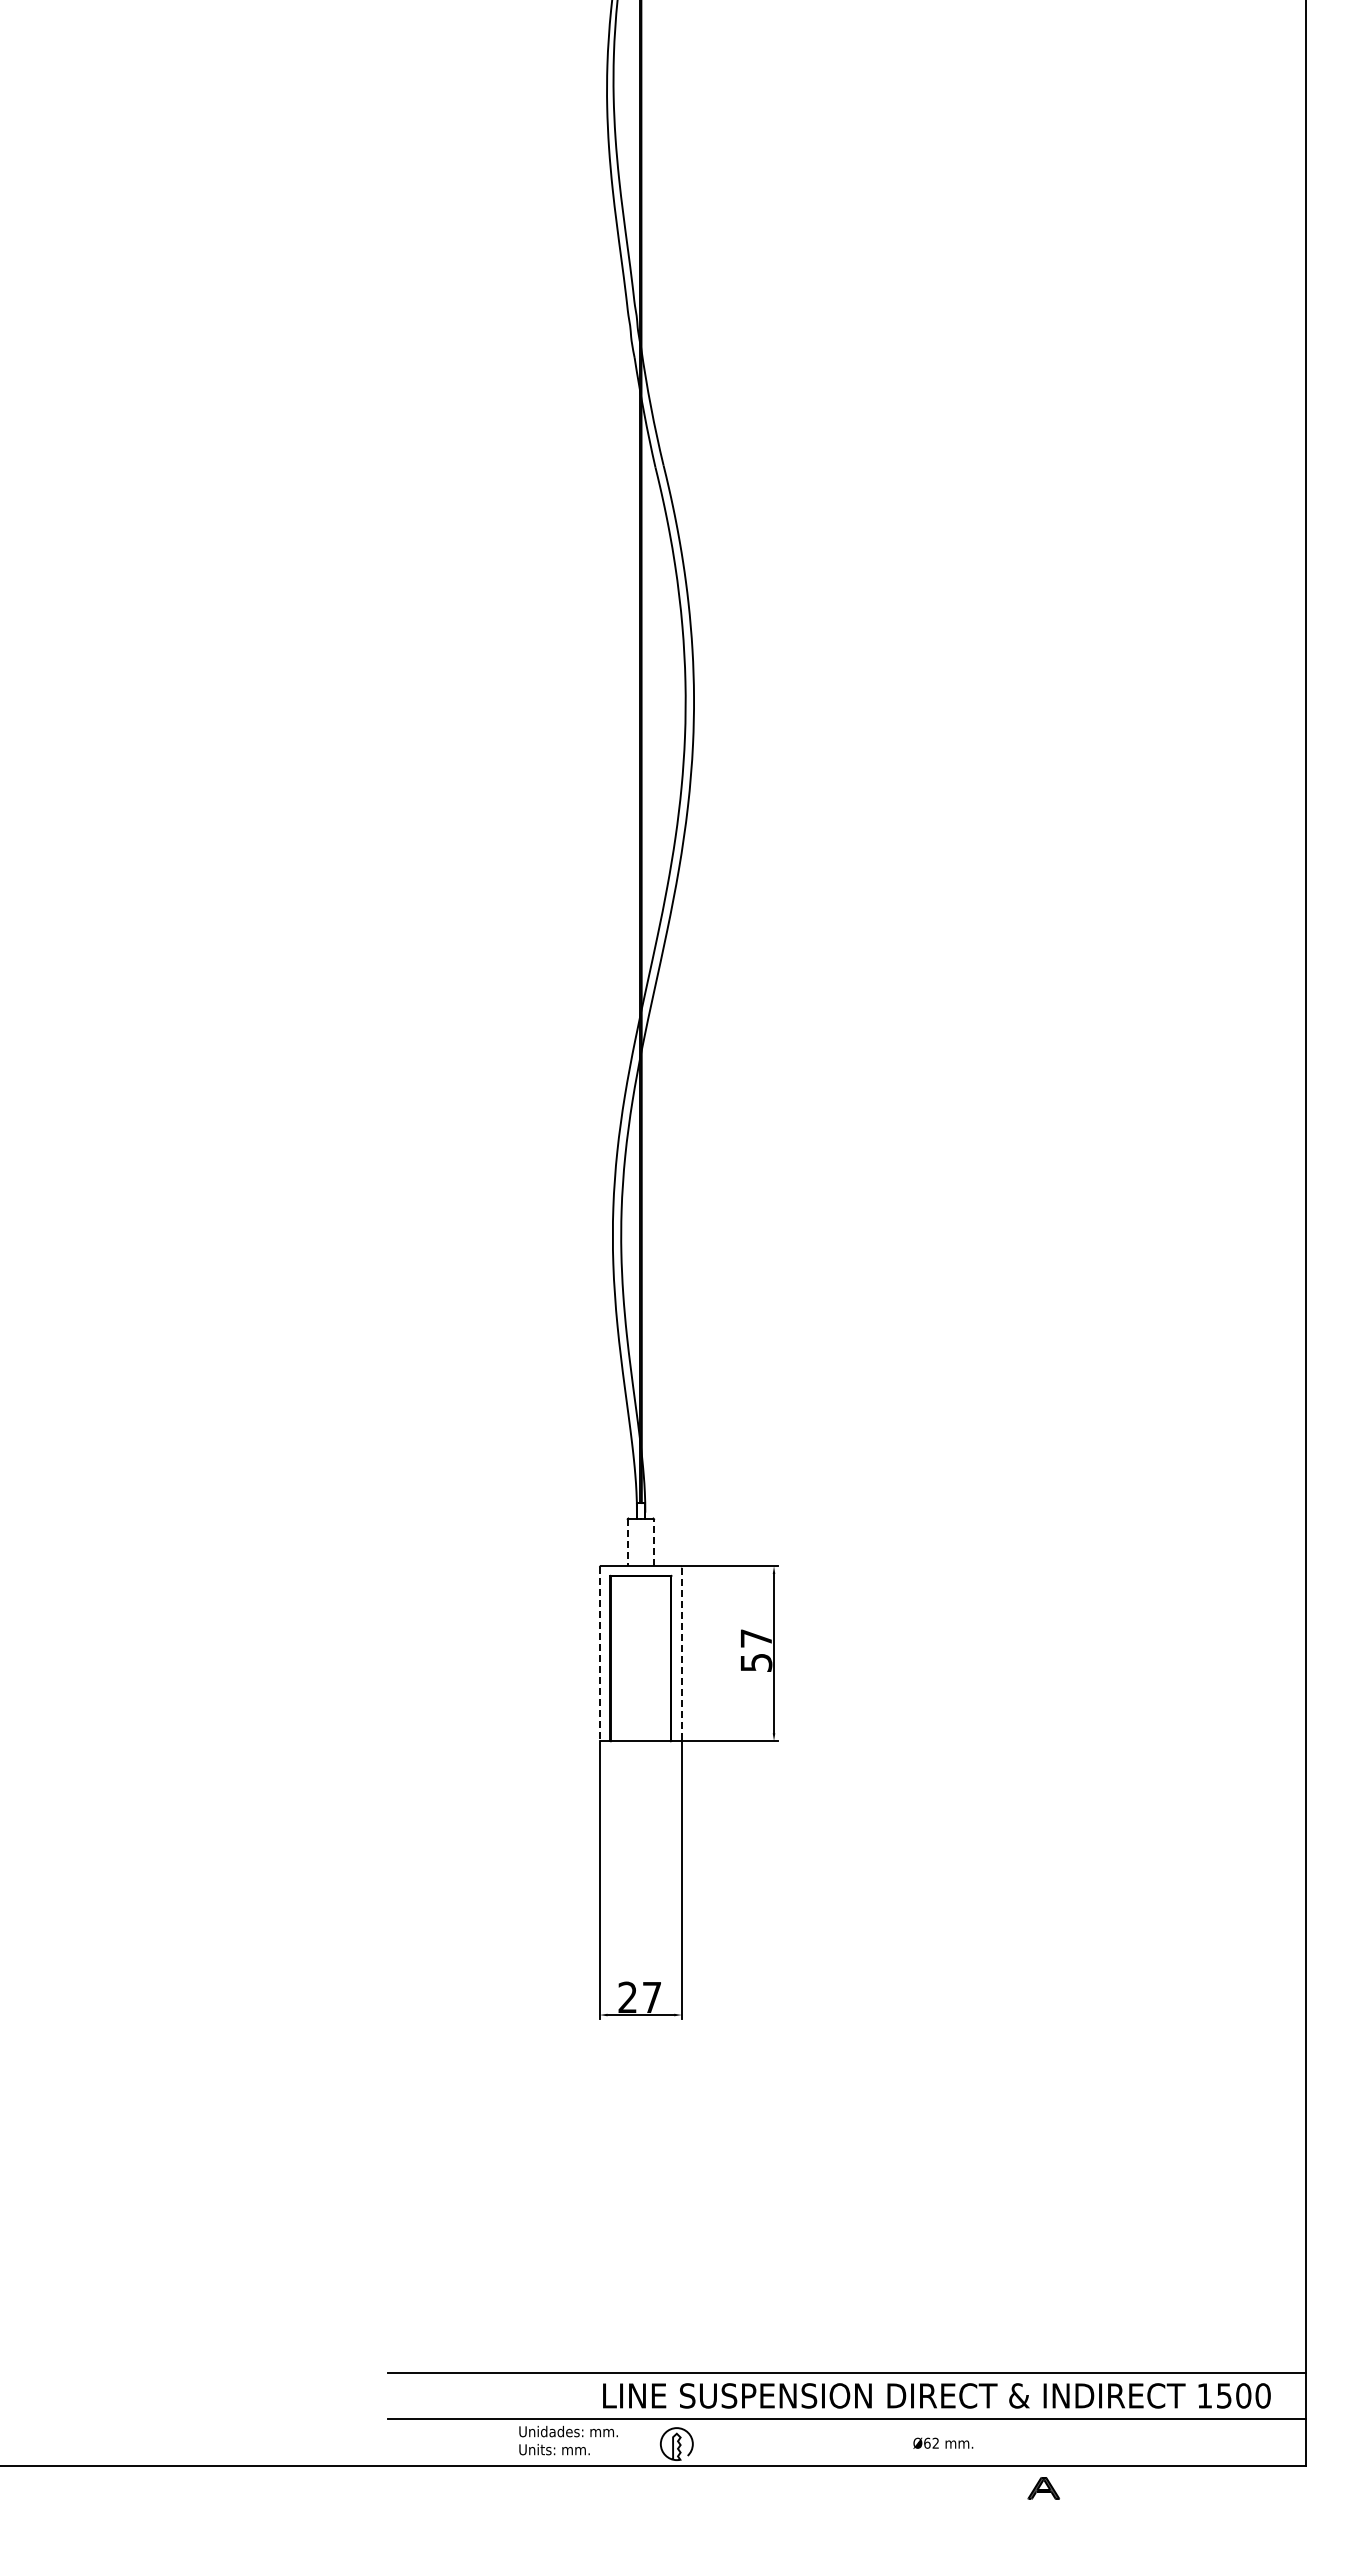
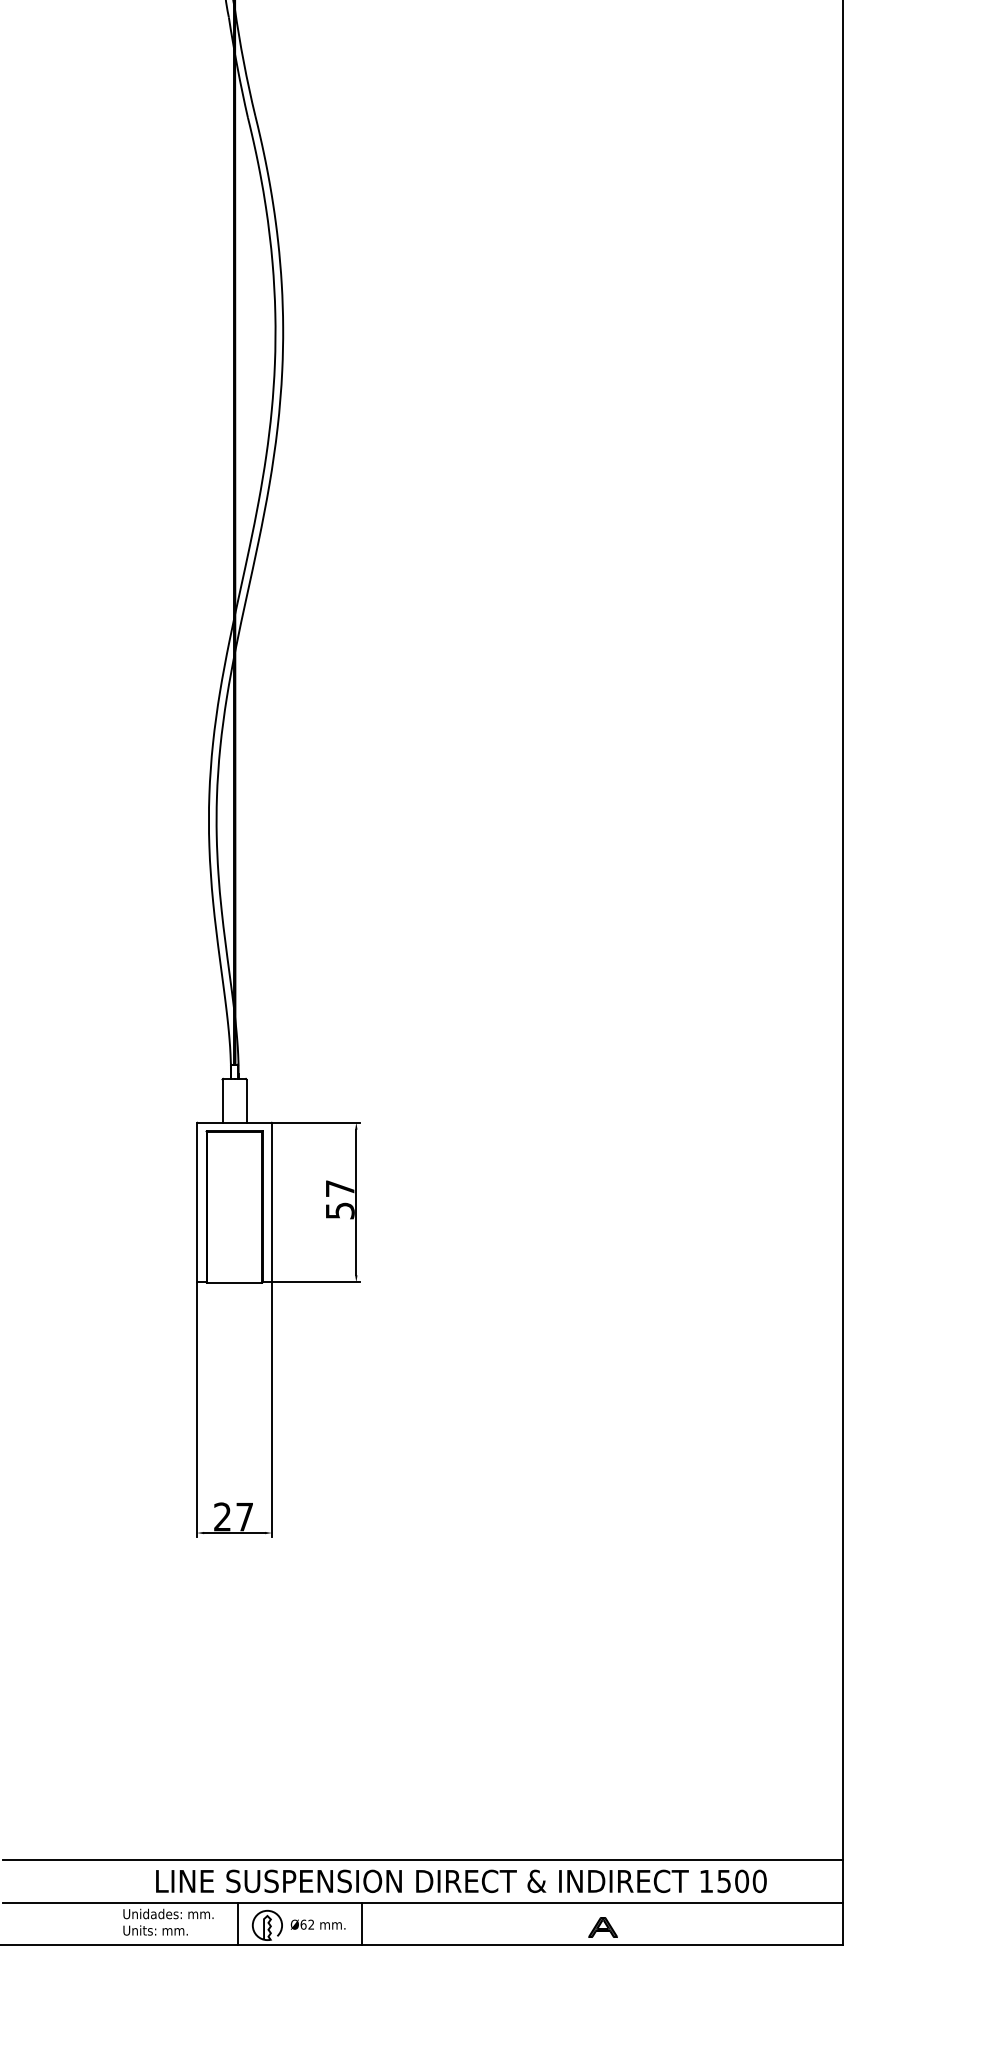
line: (627, 1542) -> (222, 1100), dashed -> solid
line: (654, 1542) -> (247, 1100), dashed -> solid
line: (681, 1653) -> (271, 1202), dashed -> solid
line: (599, 1654) -> (196, 1203), dashed -> solid
text: (936, 2395) -> (461, 1881), moved
line: (644, 2442) -> (237, 1923), added
line: (780, 2442) -> (362, 1923), added
text: (943, 2442) -> (318, 1923), moved
part: (1043, 2488) -> (602, 1927), moved

